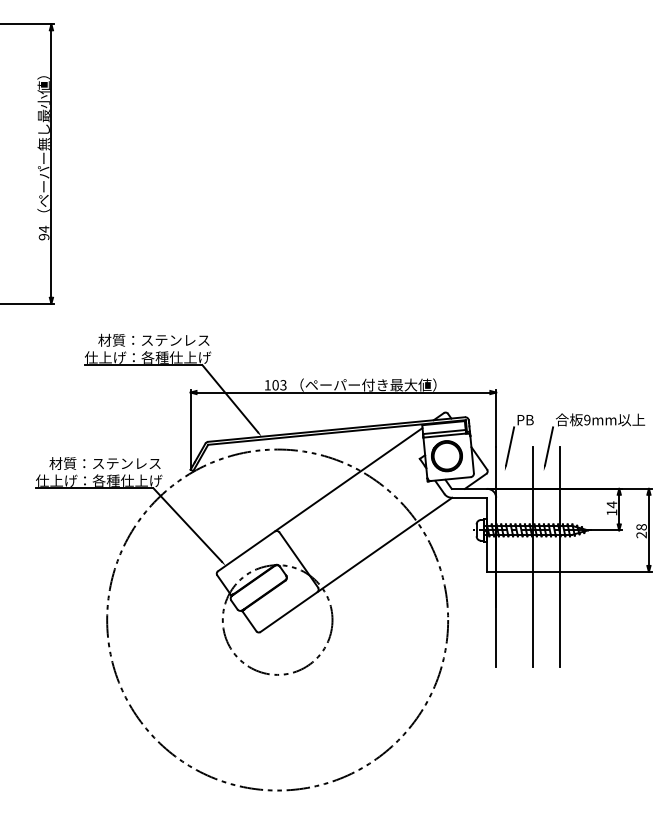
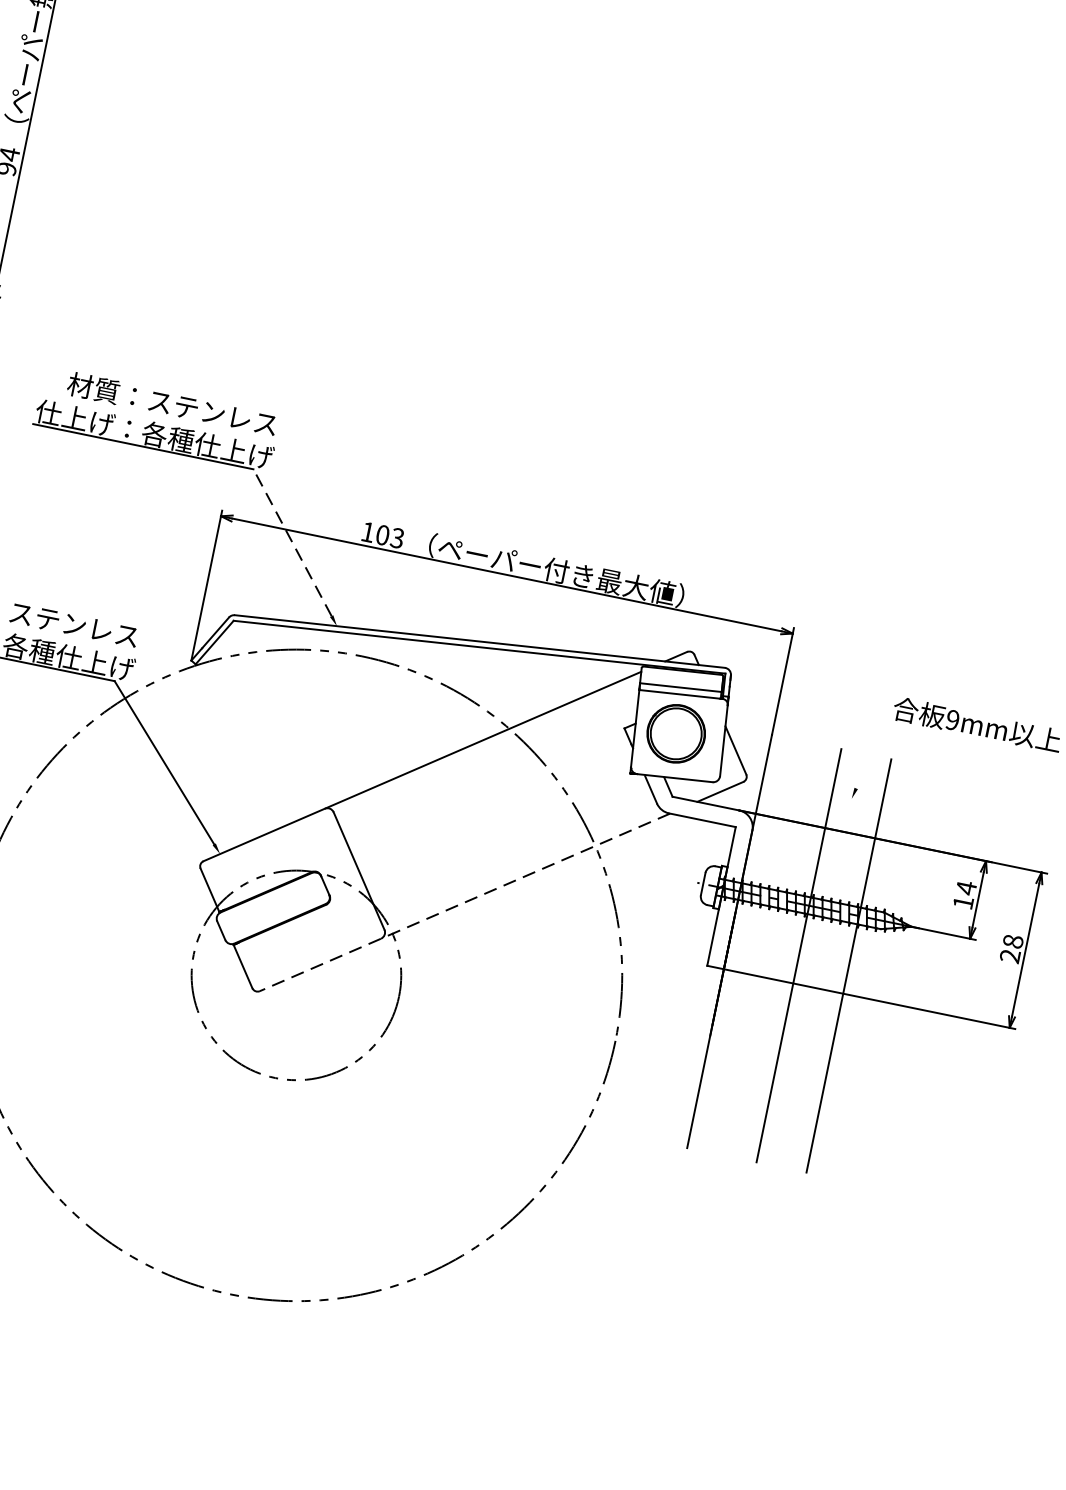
line: (230, 398) -> (293, 542), solid -> dashed
part: (512, 440) -> (804, 729), removed
line: (549, 446) -> (871, 755), removed
line: (356, 565) -> (464, 903), solid -> dashed

